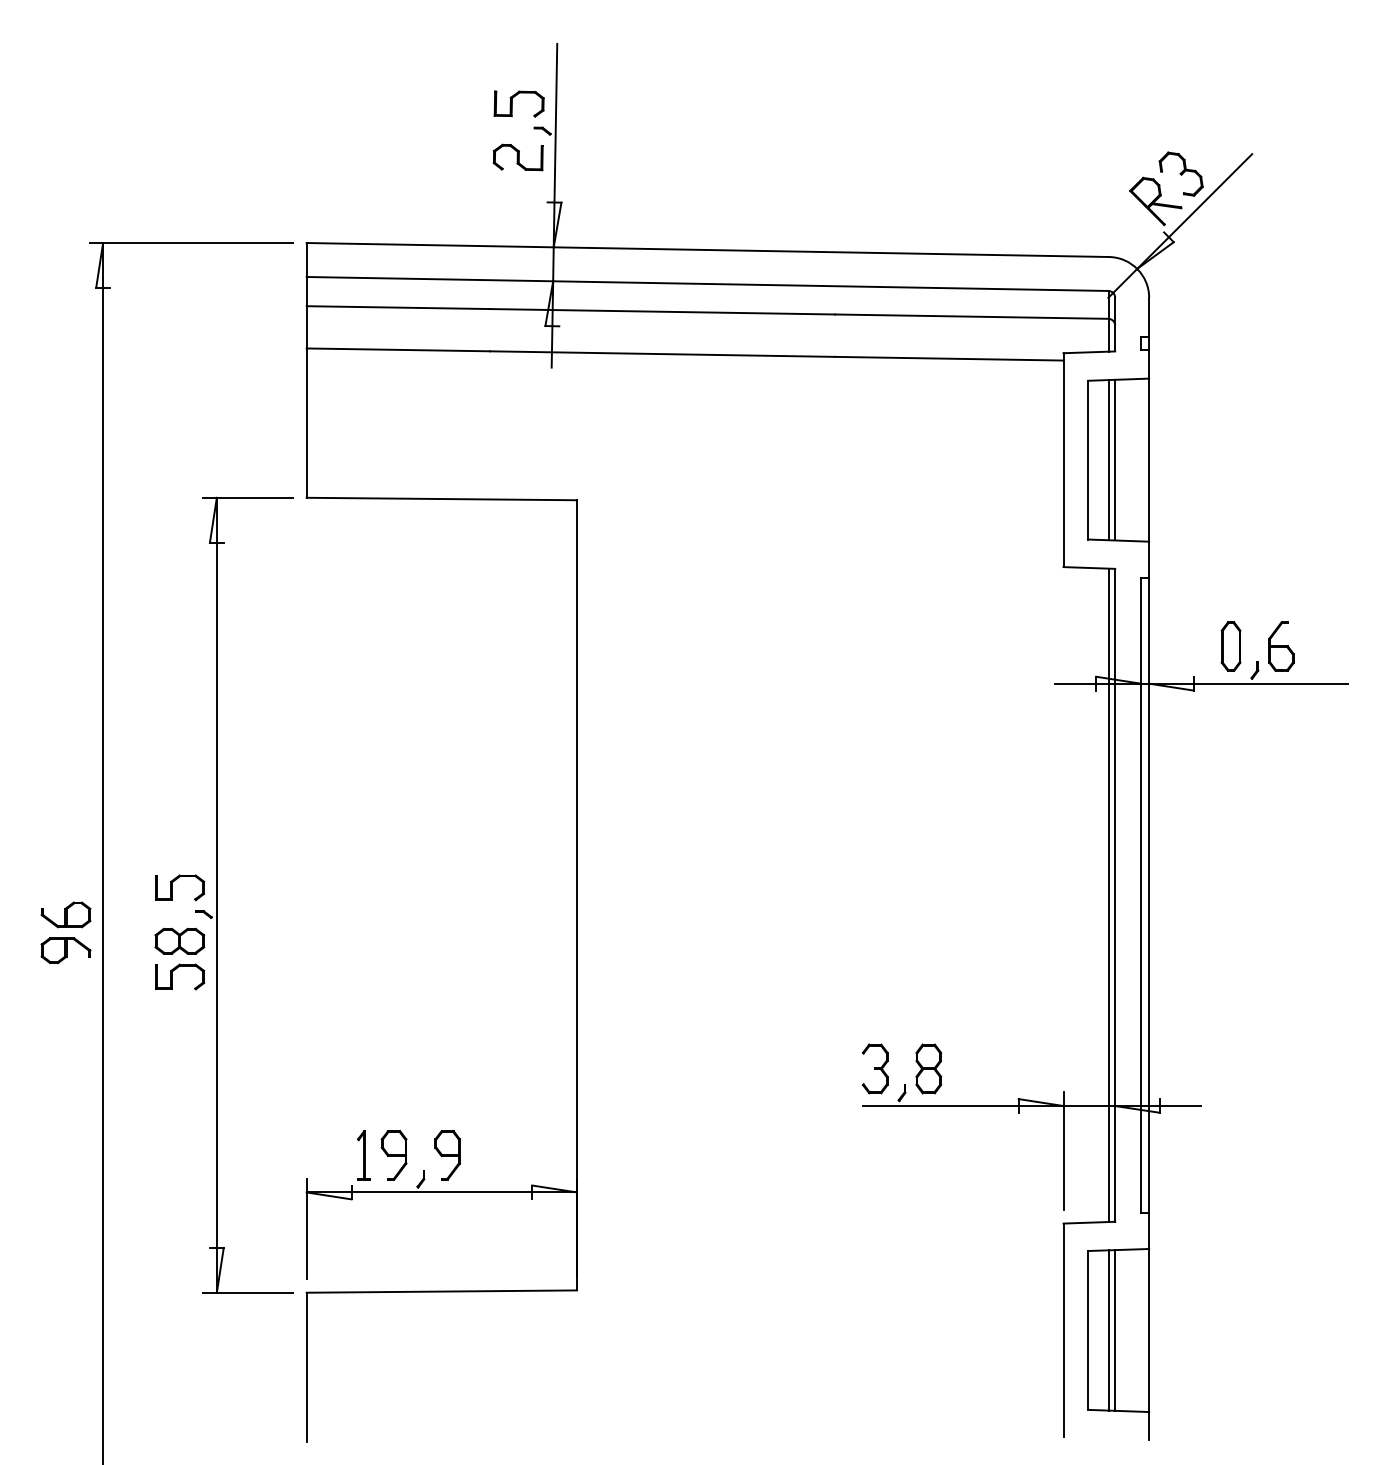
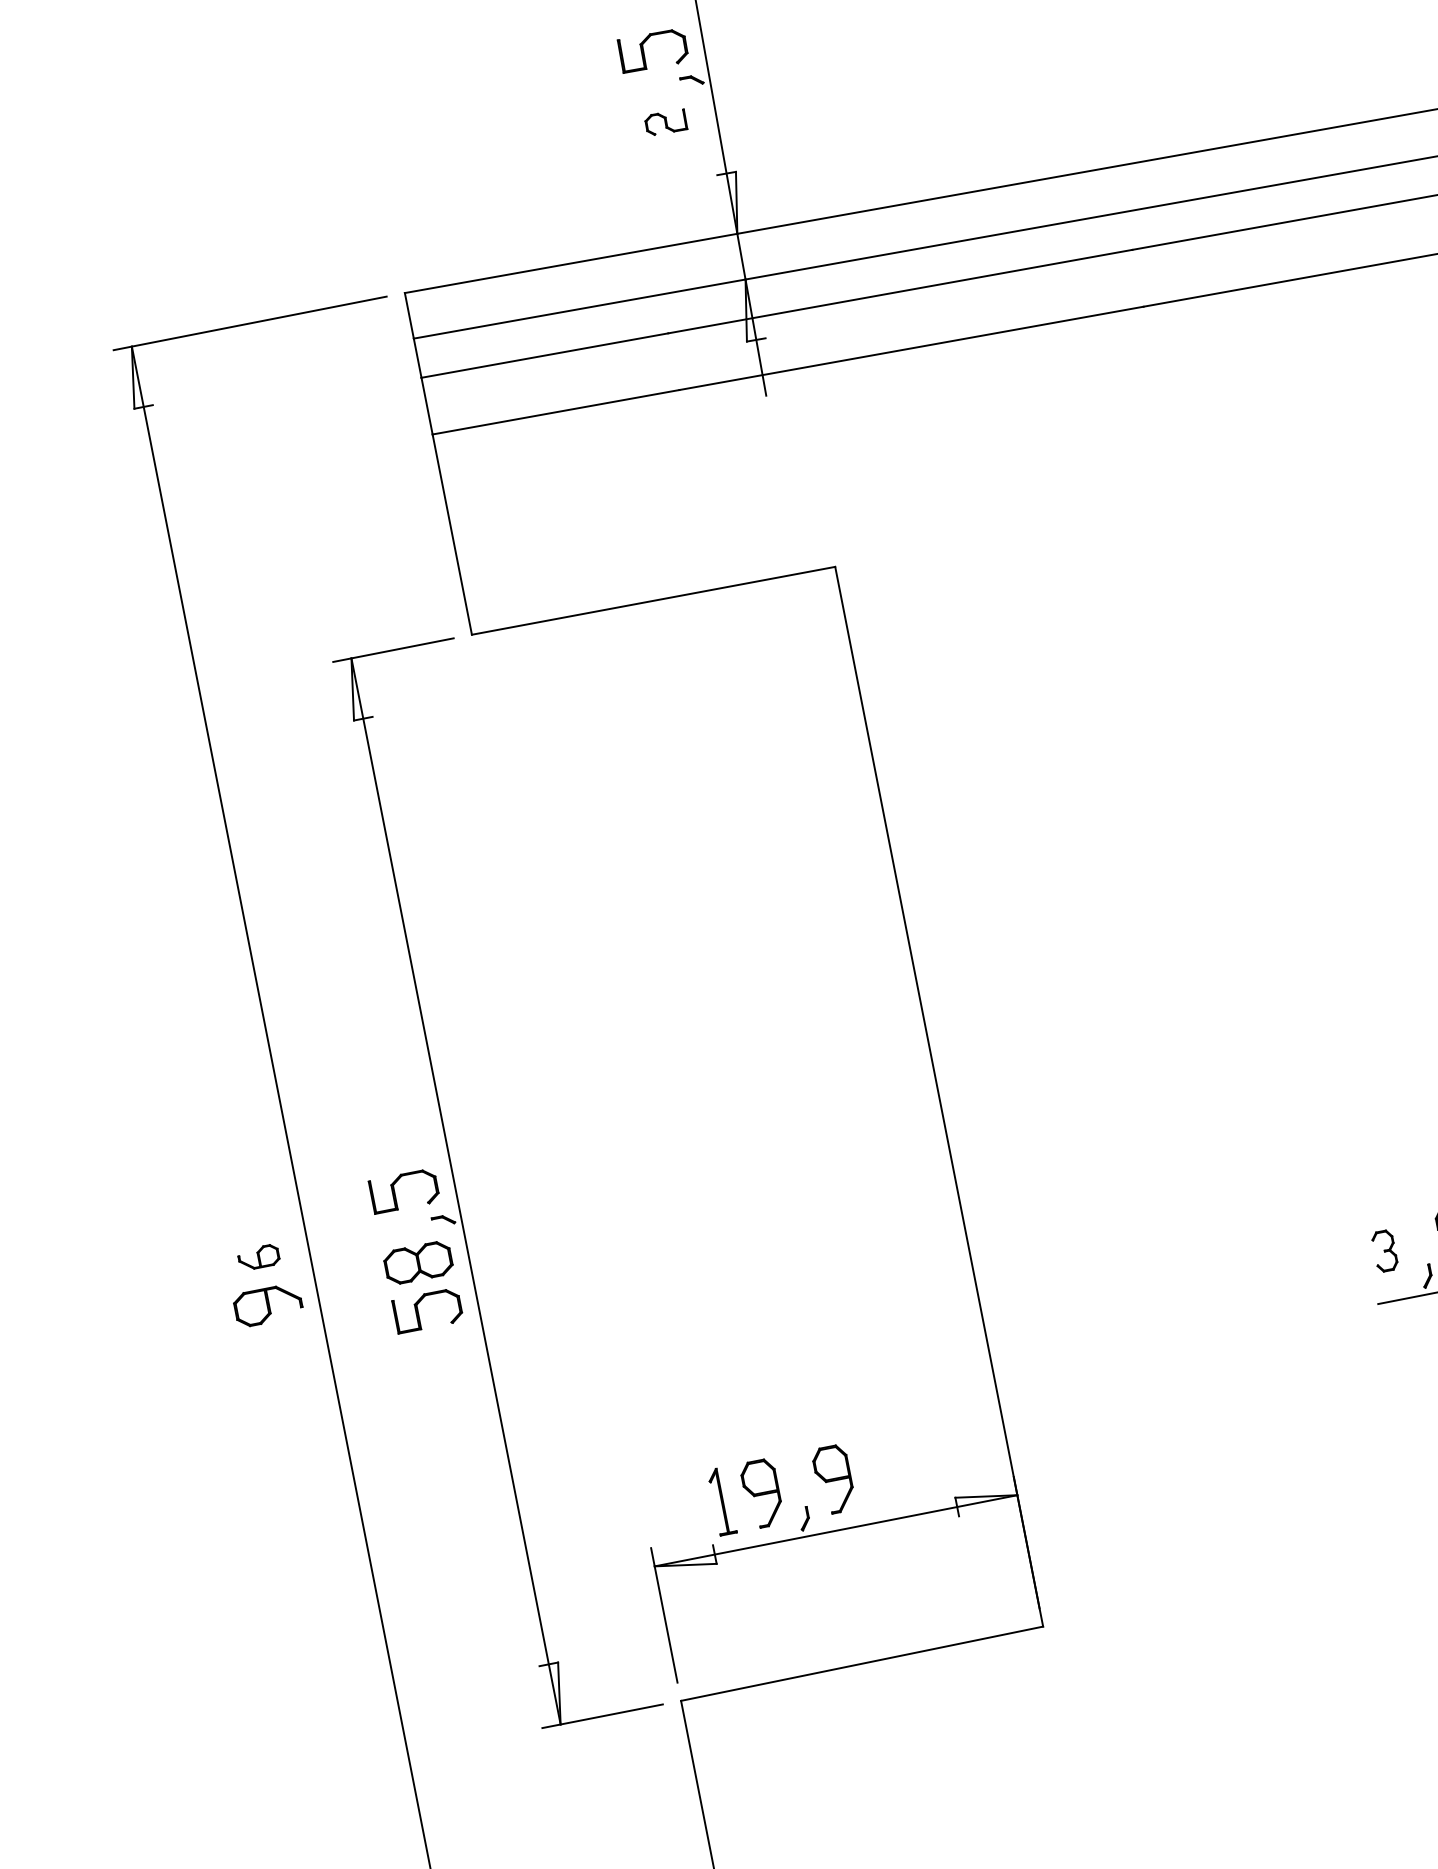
part: (517, 157) -> (665, 122), size x0.6
part: (65, 914) -> (258, 1257), size x0.6
part: (875, 1068) -> (1384, 1250), size x0.6

